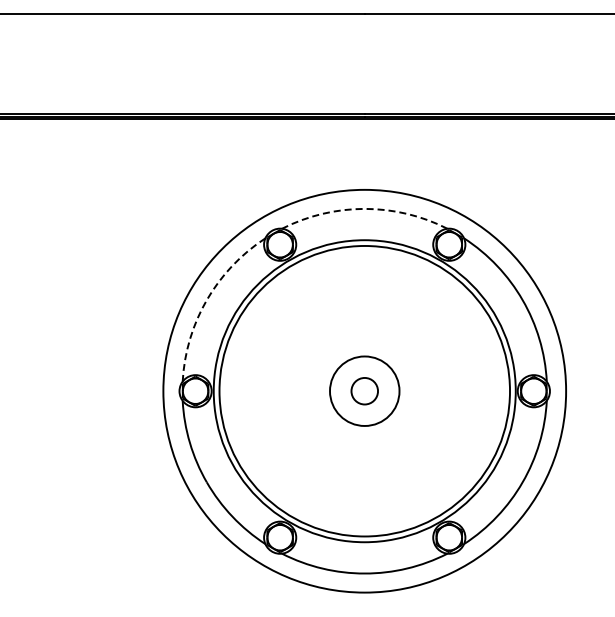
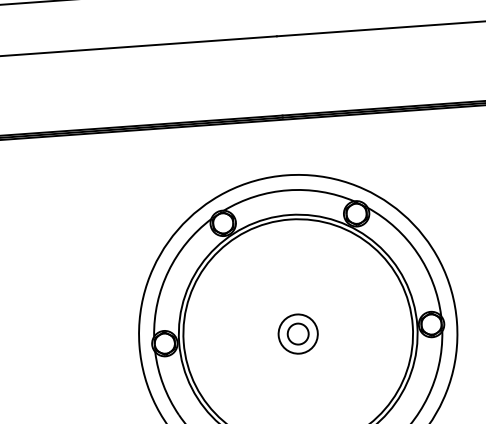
arc: (364, 208) -> (287, 190), dashed -> solid
arc: (206, 300) -> (168, 271), dashed -> solid
circle: (364, 391) -> (298, 334), size x0.71

